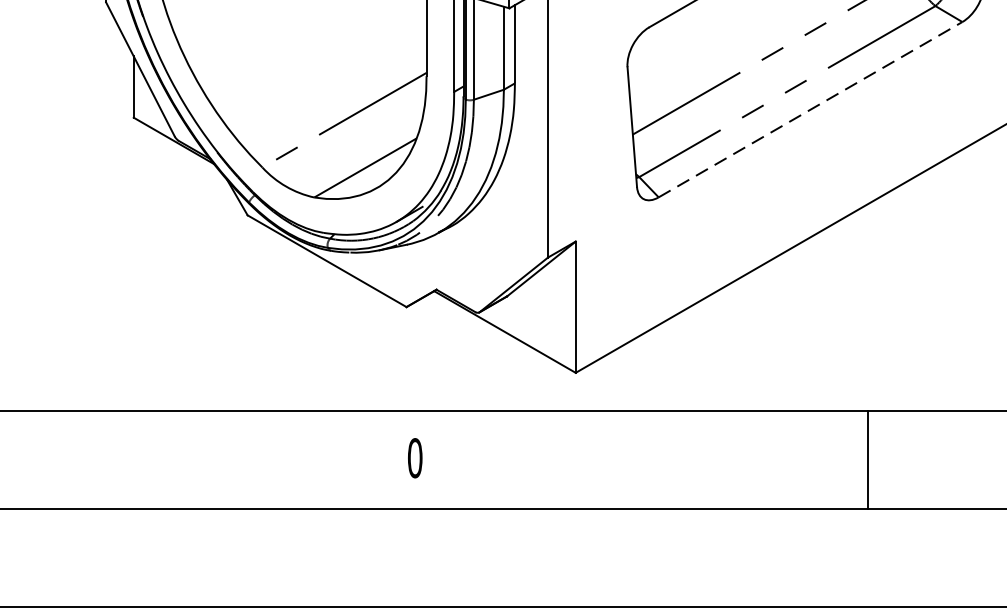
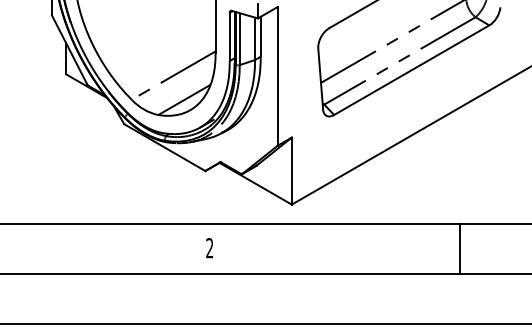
line: (810, 110) -> (411, 70), dashed -> solid
text: (414, 458) -> (209, 248), 0 -> 2
line: (866, 460) -> (459, 249), moved

